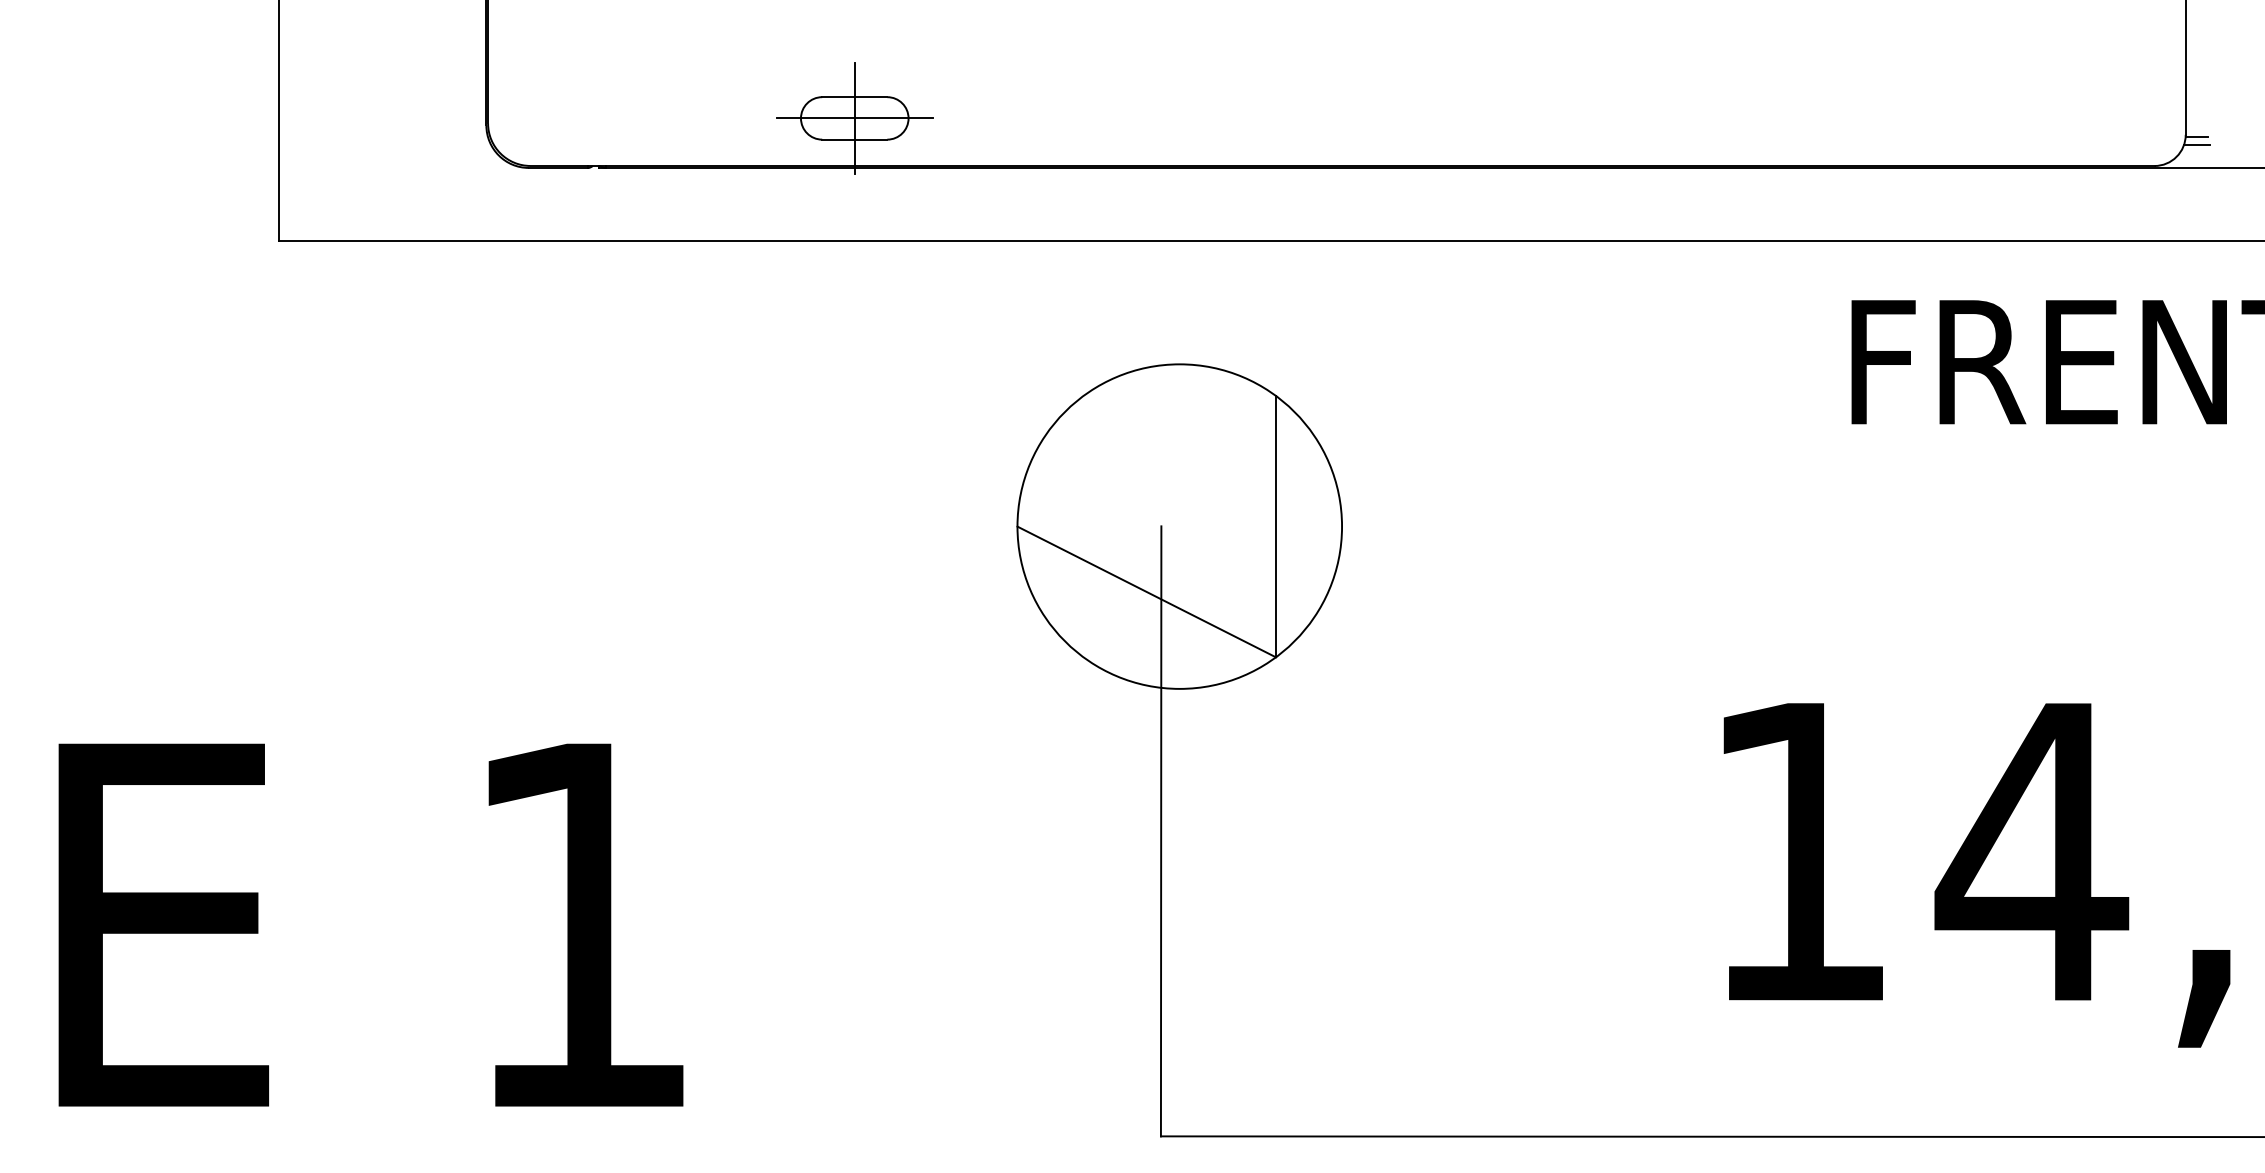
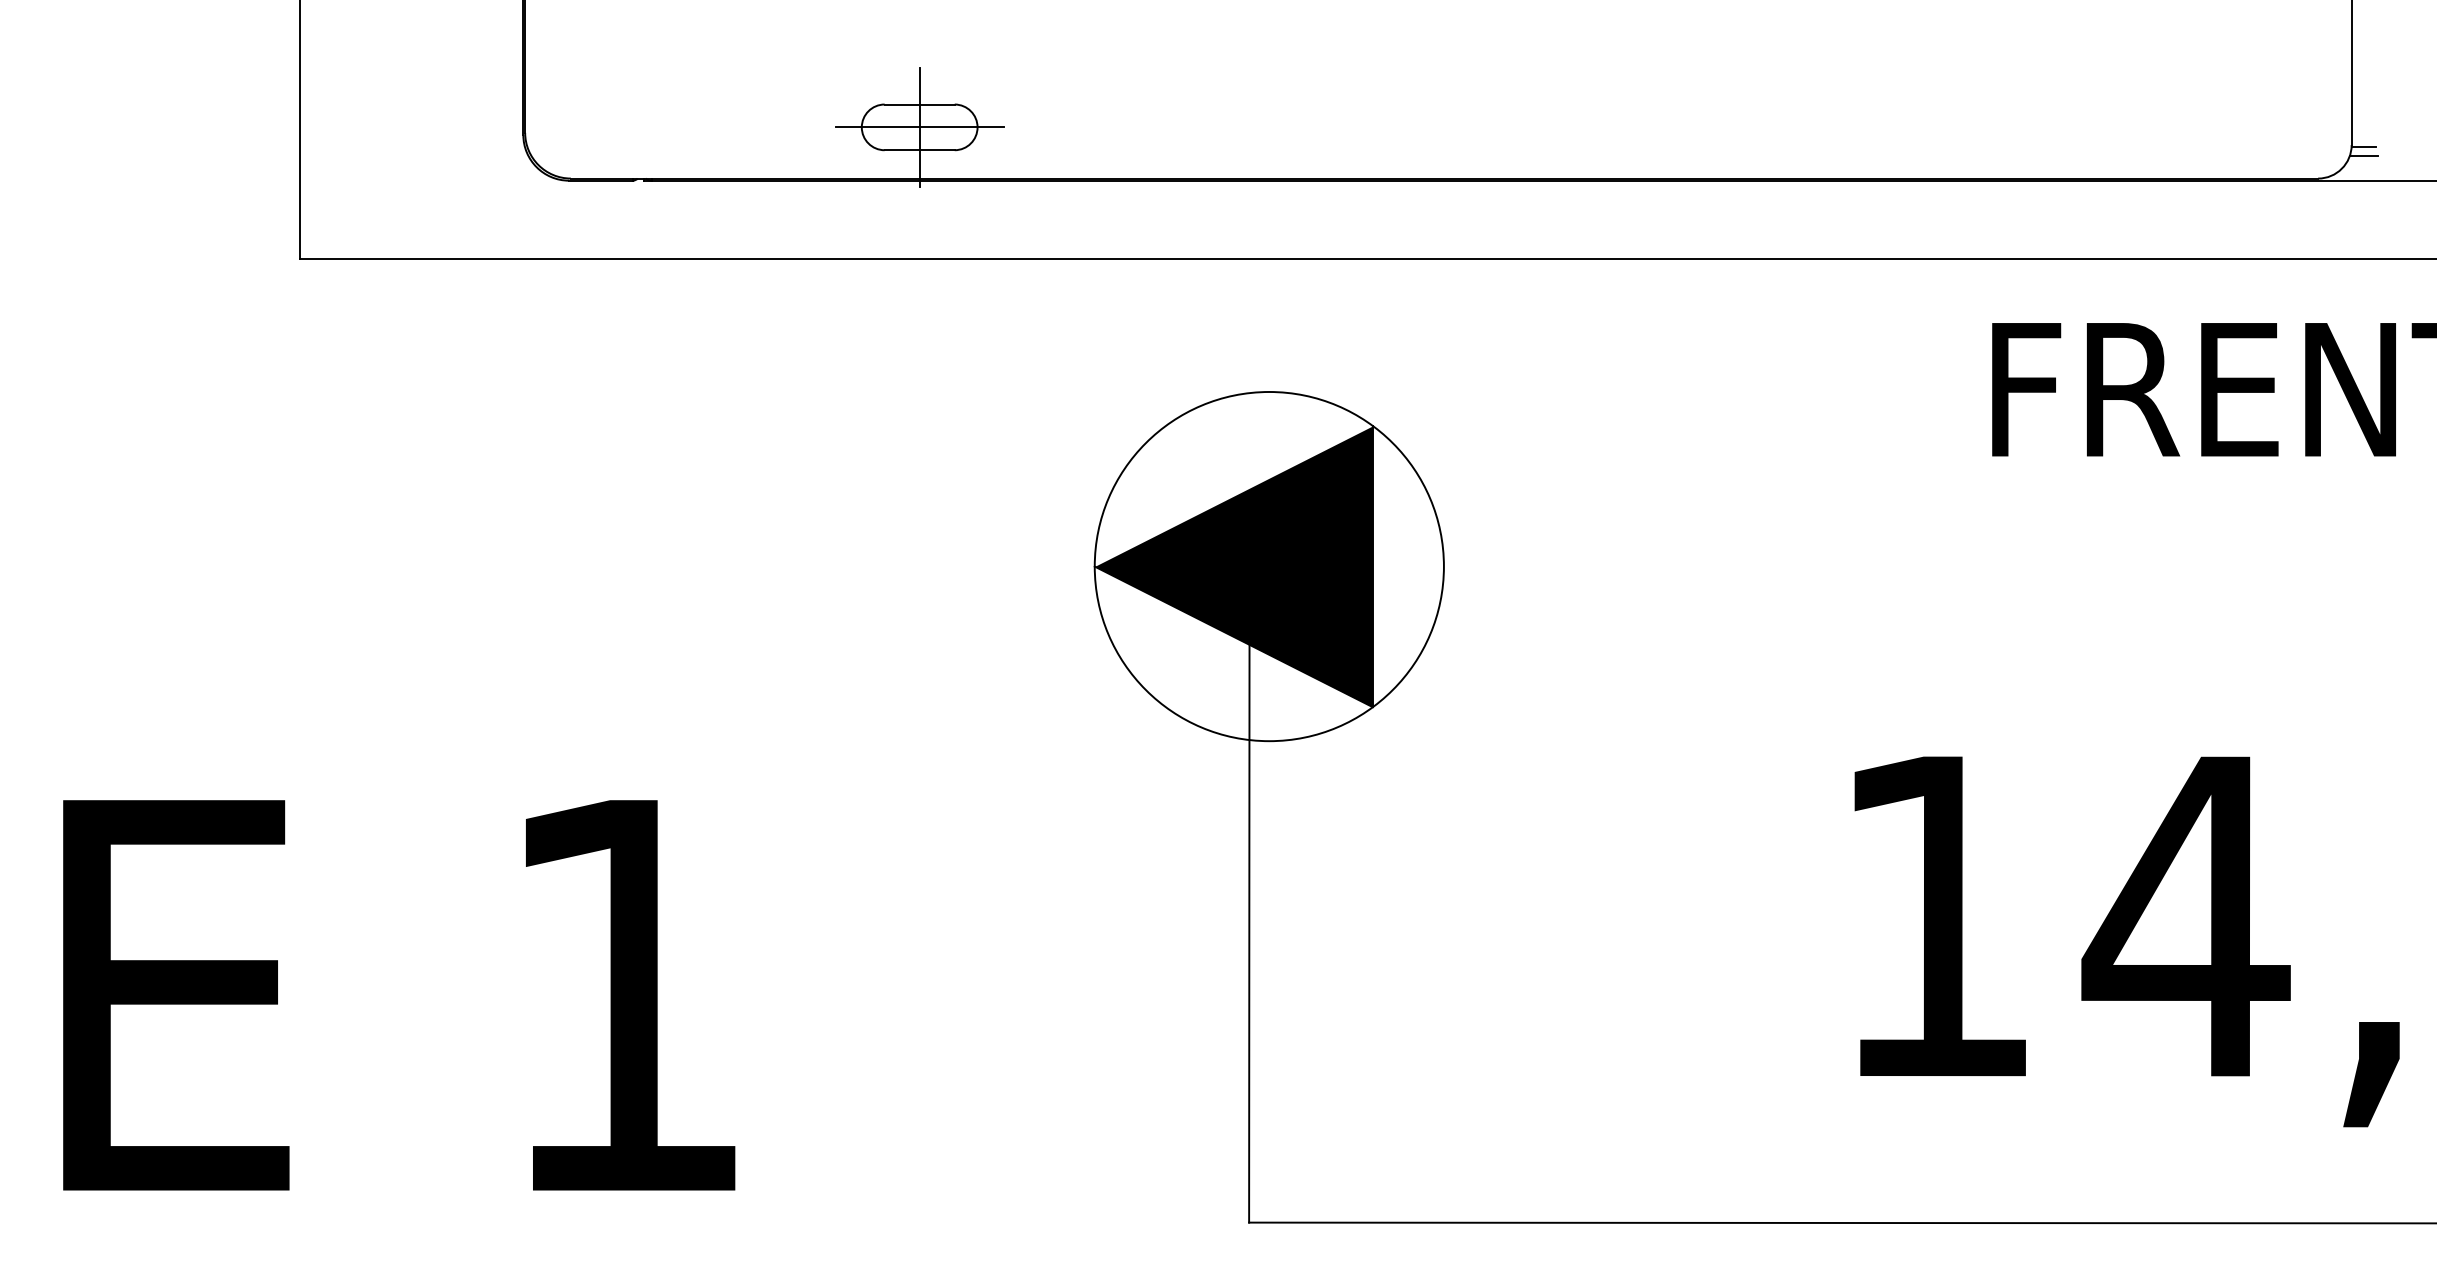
fill: (1147, 526) -> (1234, 566), added

